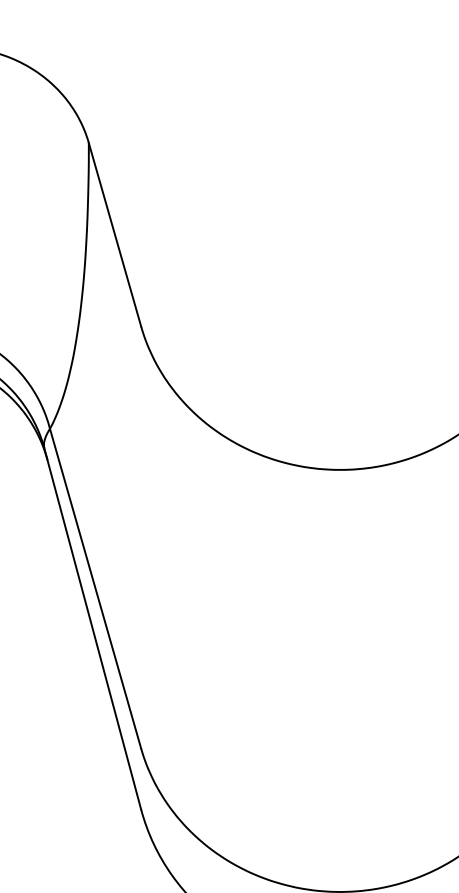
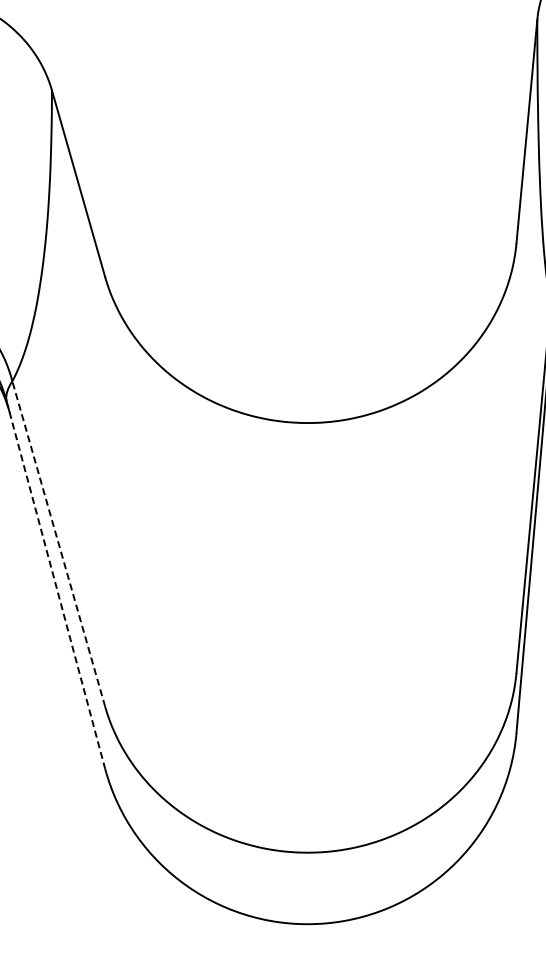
line: (95, 588) -> (58, 543), solid -> dashed
line: (93, 629) -> (56, 585), solid -> dashed

